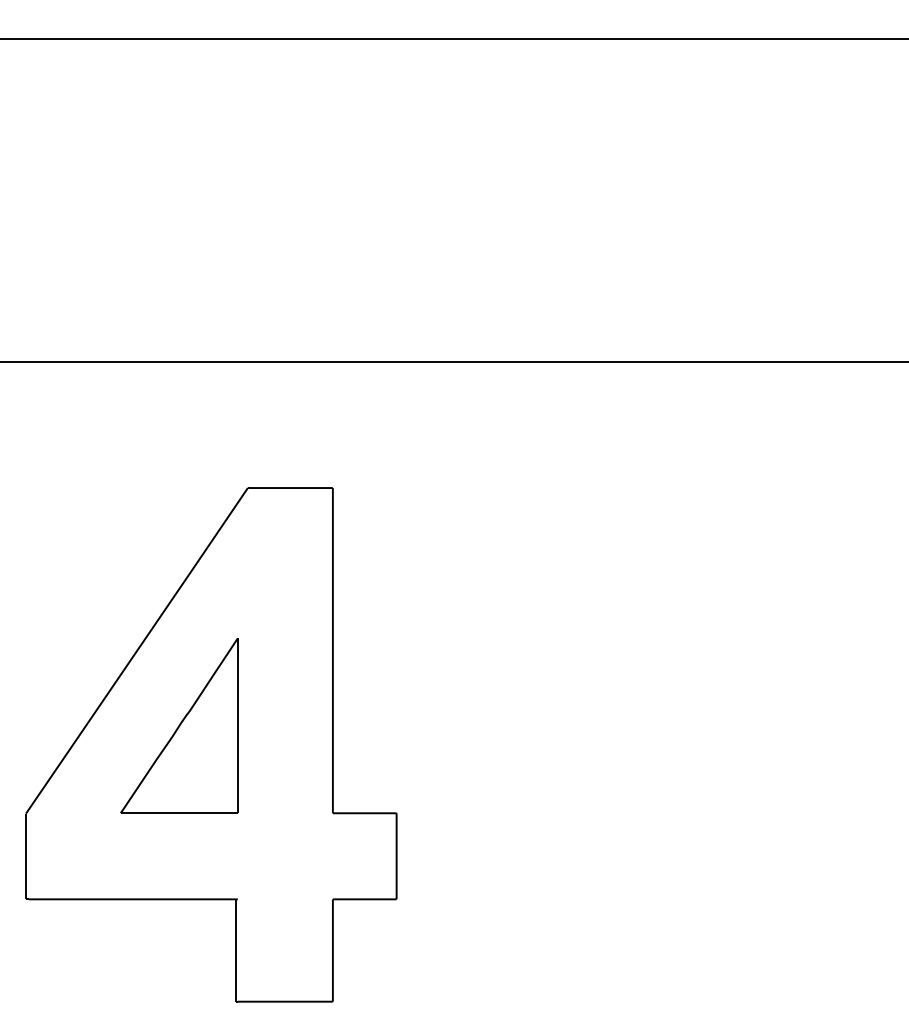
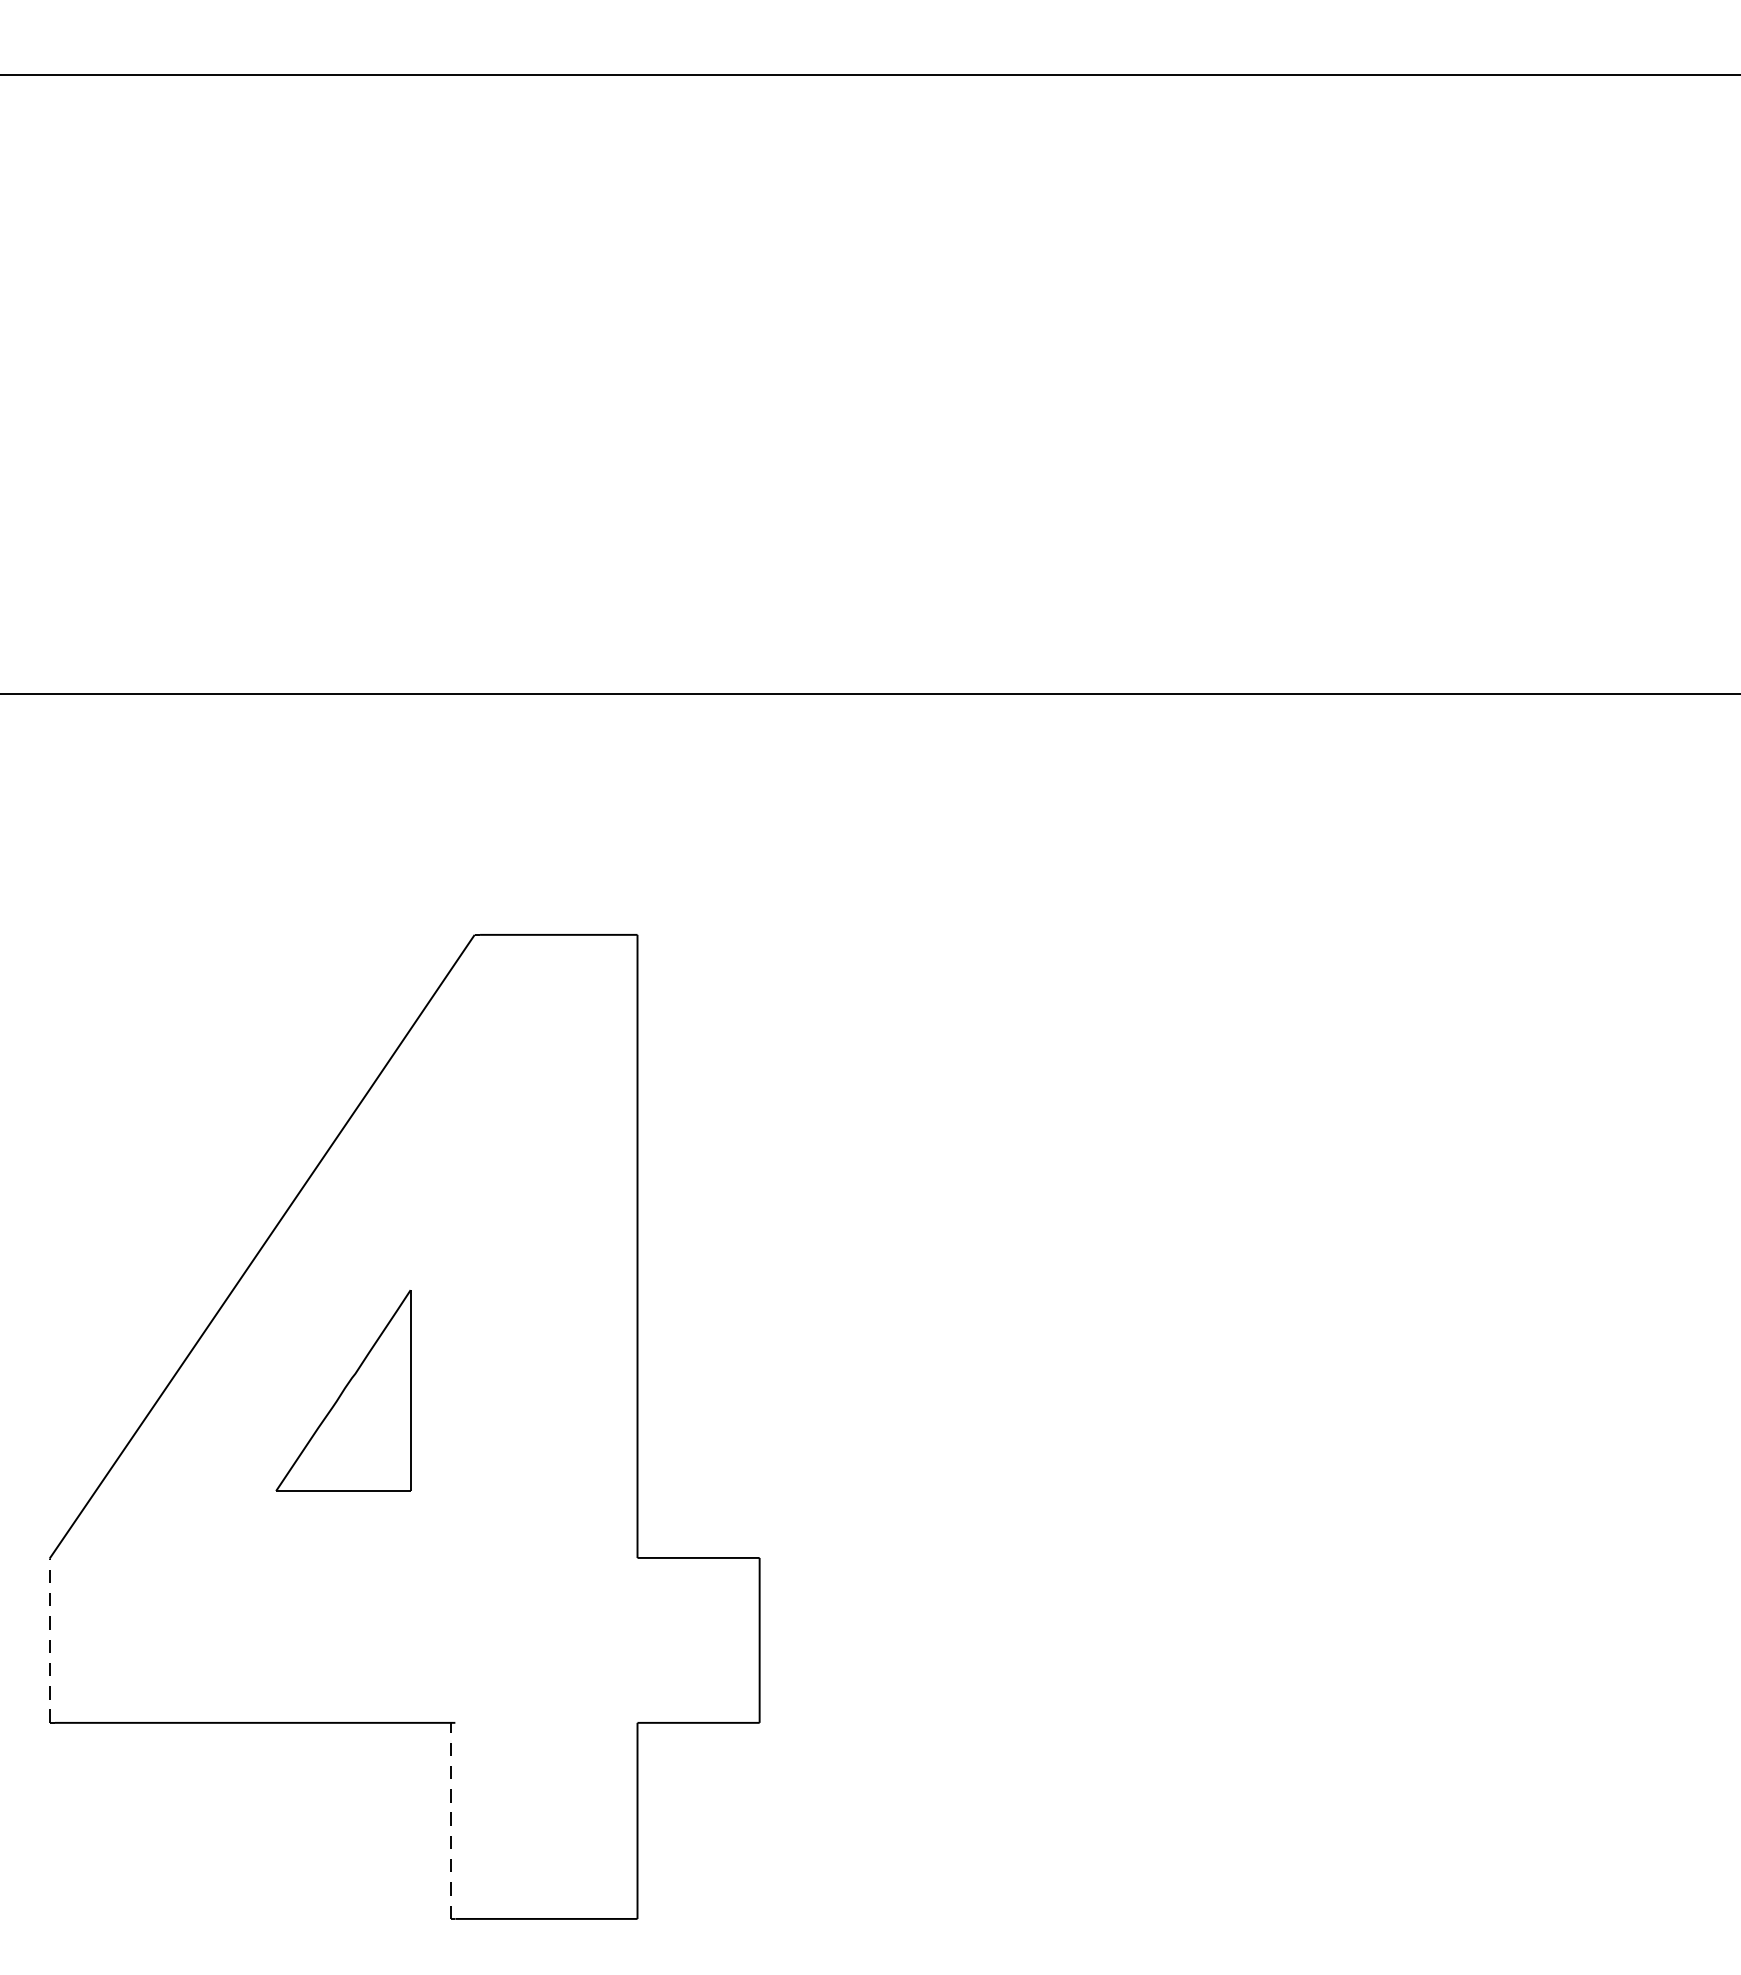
part: (179, 725) -> (343, 1389), size x0.6
line: (26, 856) -> (50, 1640), solid -> dashed
line: (235, 950) -> (450, 1820), solid -> dashed

